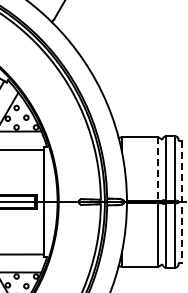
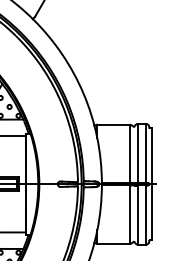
line: (157, 169) -> (129, 154), dashed -> solid
line: (181, 202) -> (151, 184), dashed -> solid

